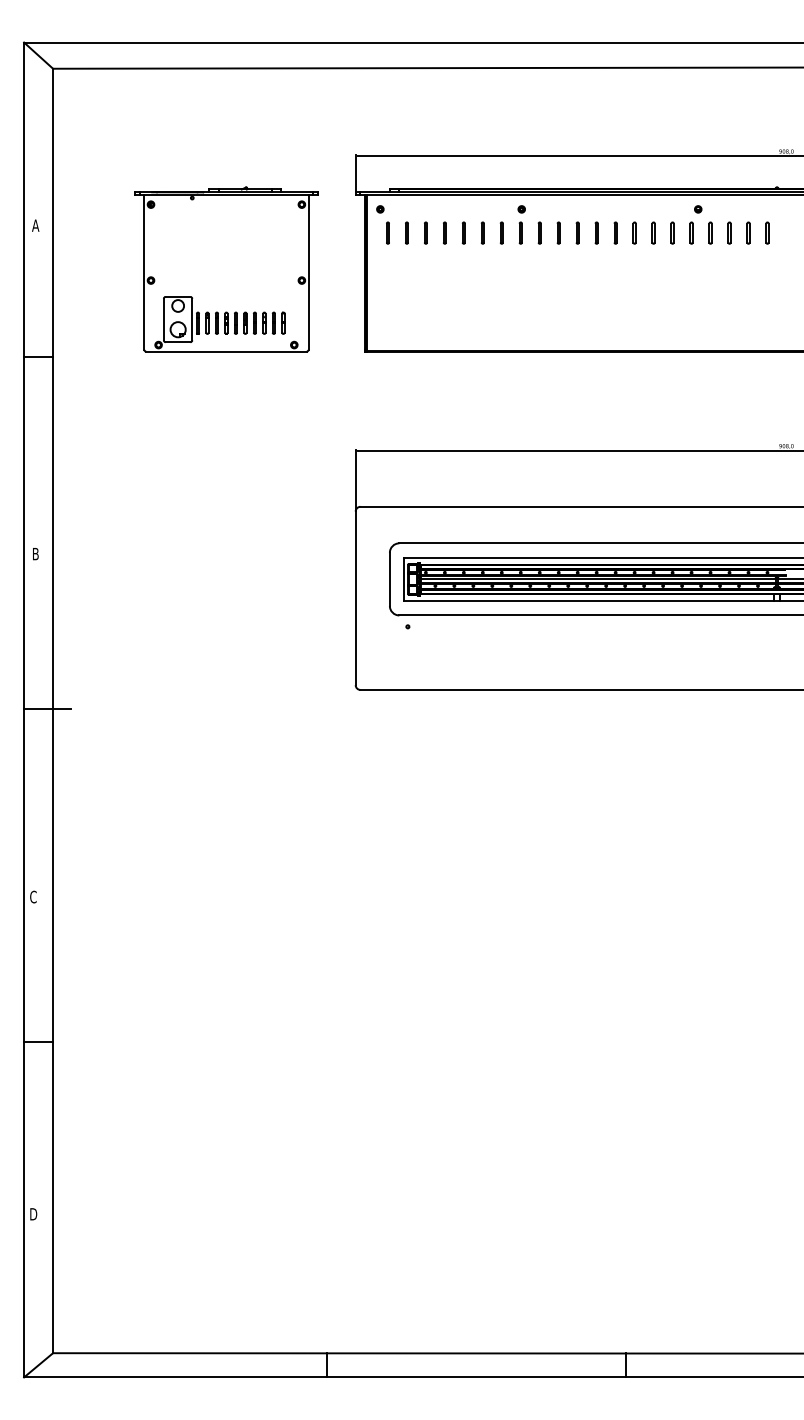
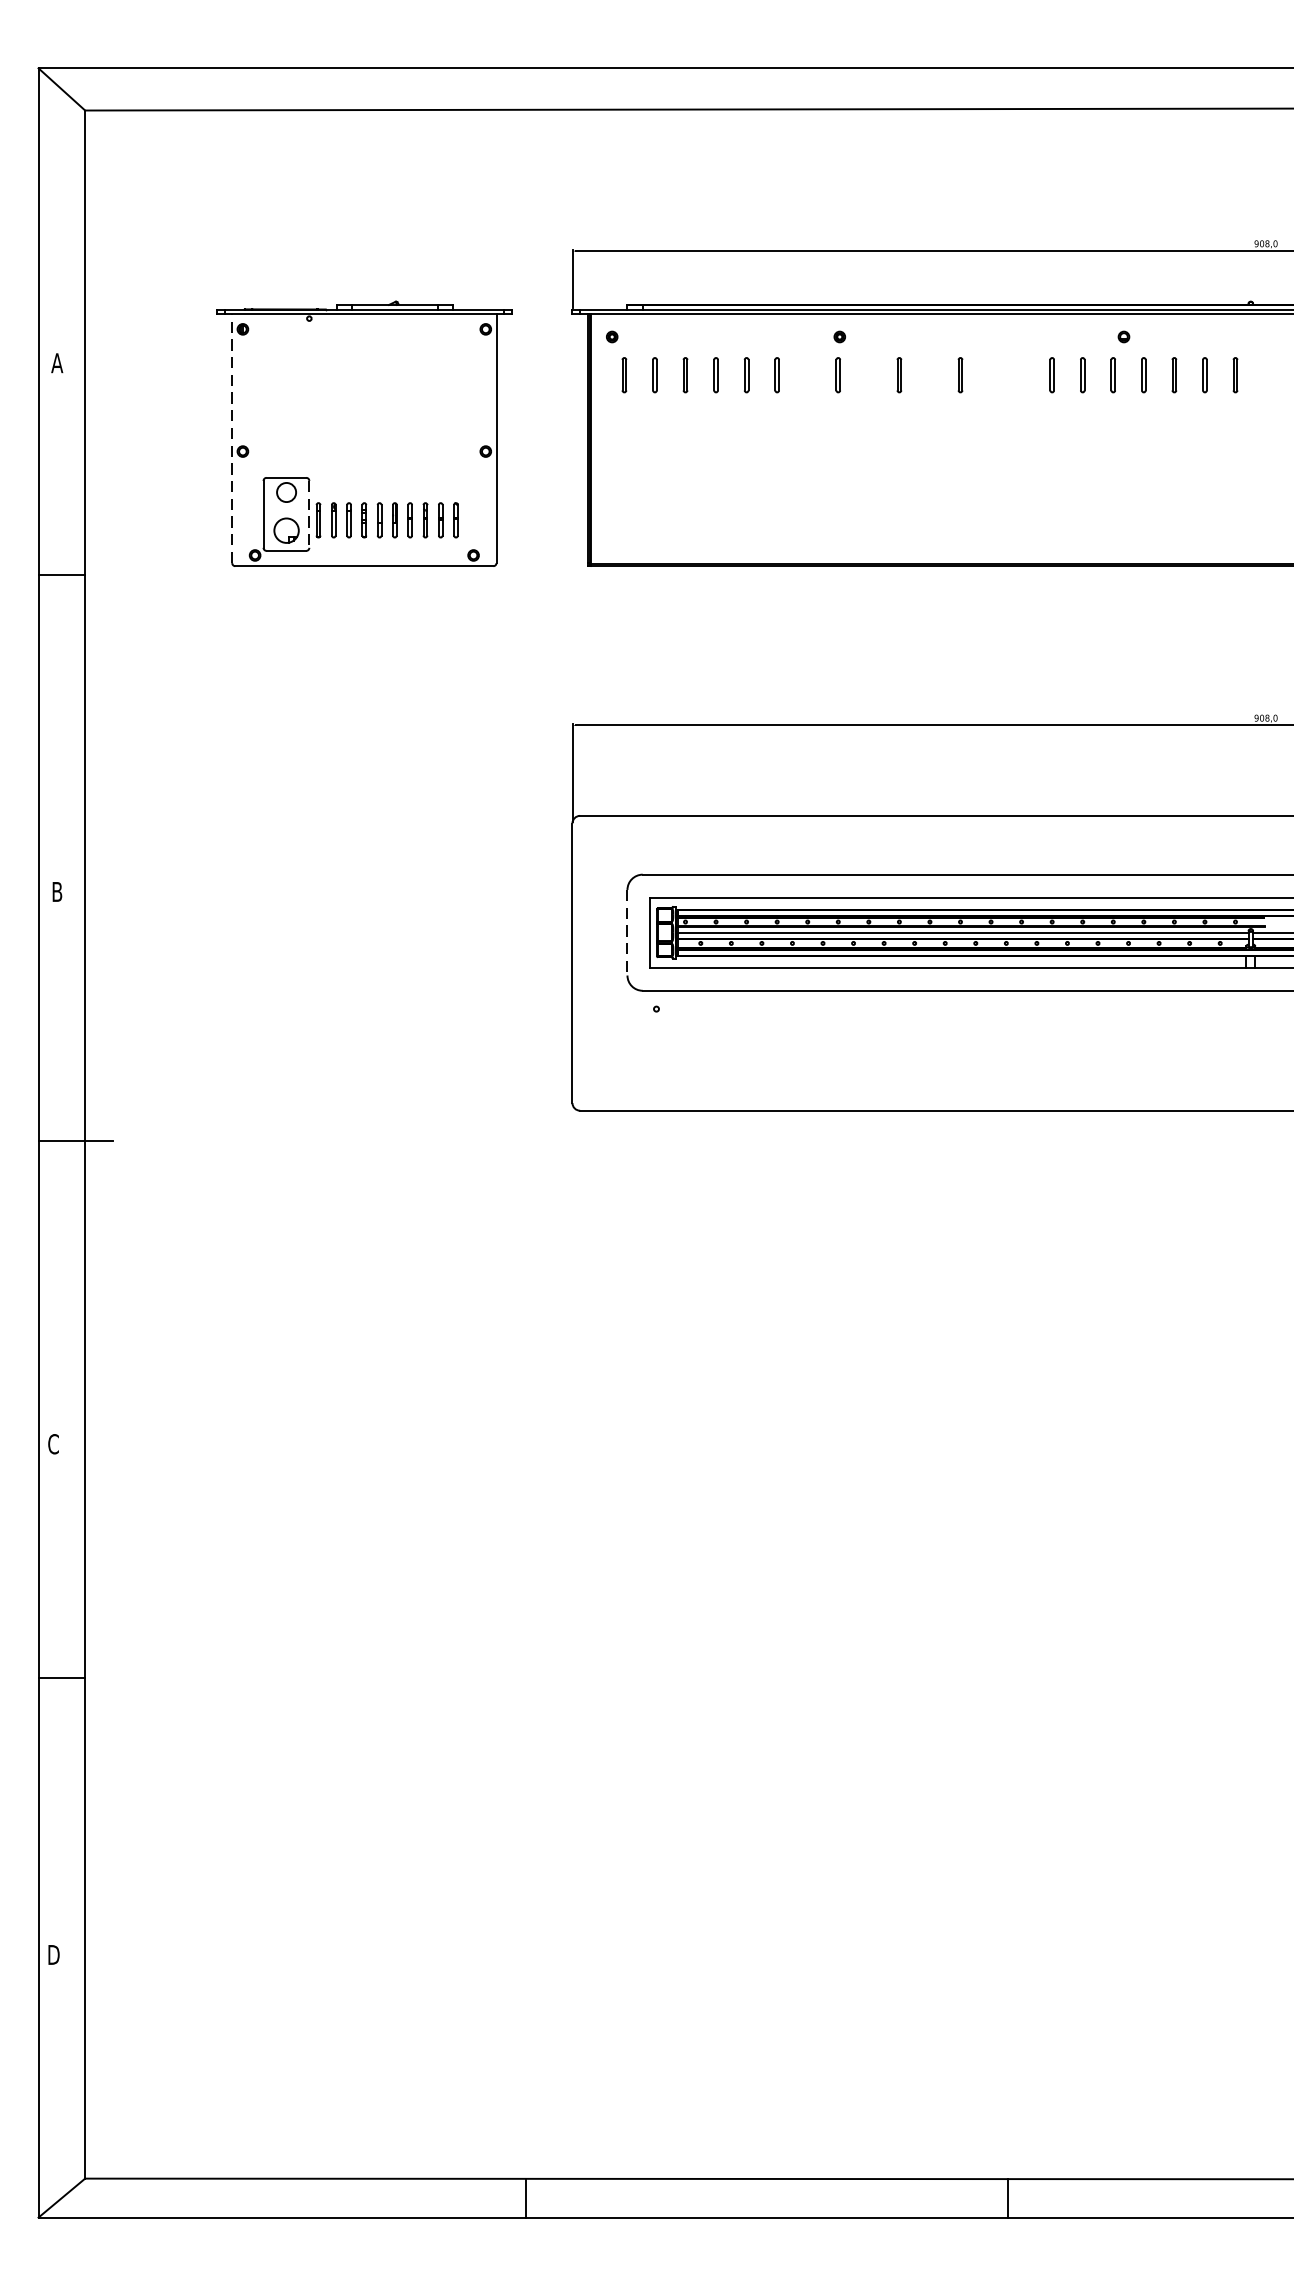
line: (501, 232) -> (807, 374), removed
line: (539, 232) -> (868, 374), removed
line: (577, 232) -> (929, 374), removed
line: (615, 232) -> (990, 374), removed
line: (633, 232) -> (1019, 374), removed
line: (144, 272) -> (232, 438), solid -> dashed
line: (192, 319) -> (309, 514), solid -> dashed
line: (389, 579) -> (626, 932), solid -> dashed

